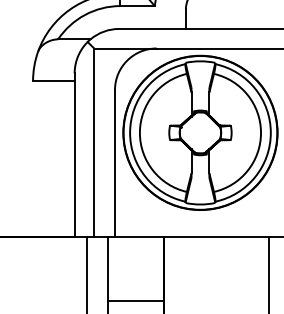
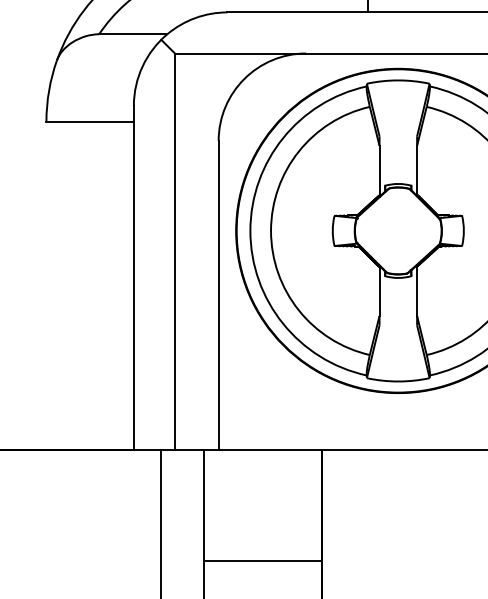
line: (136, 300) -> (263, 560), moved

